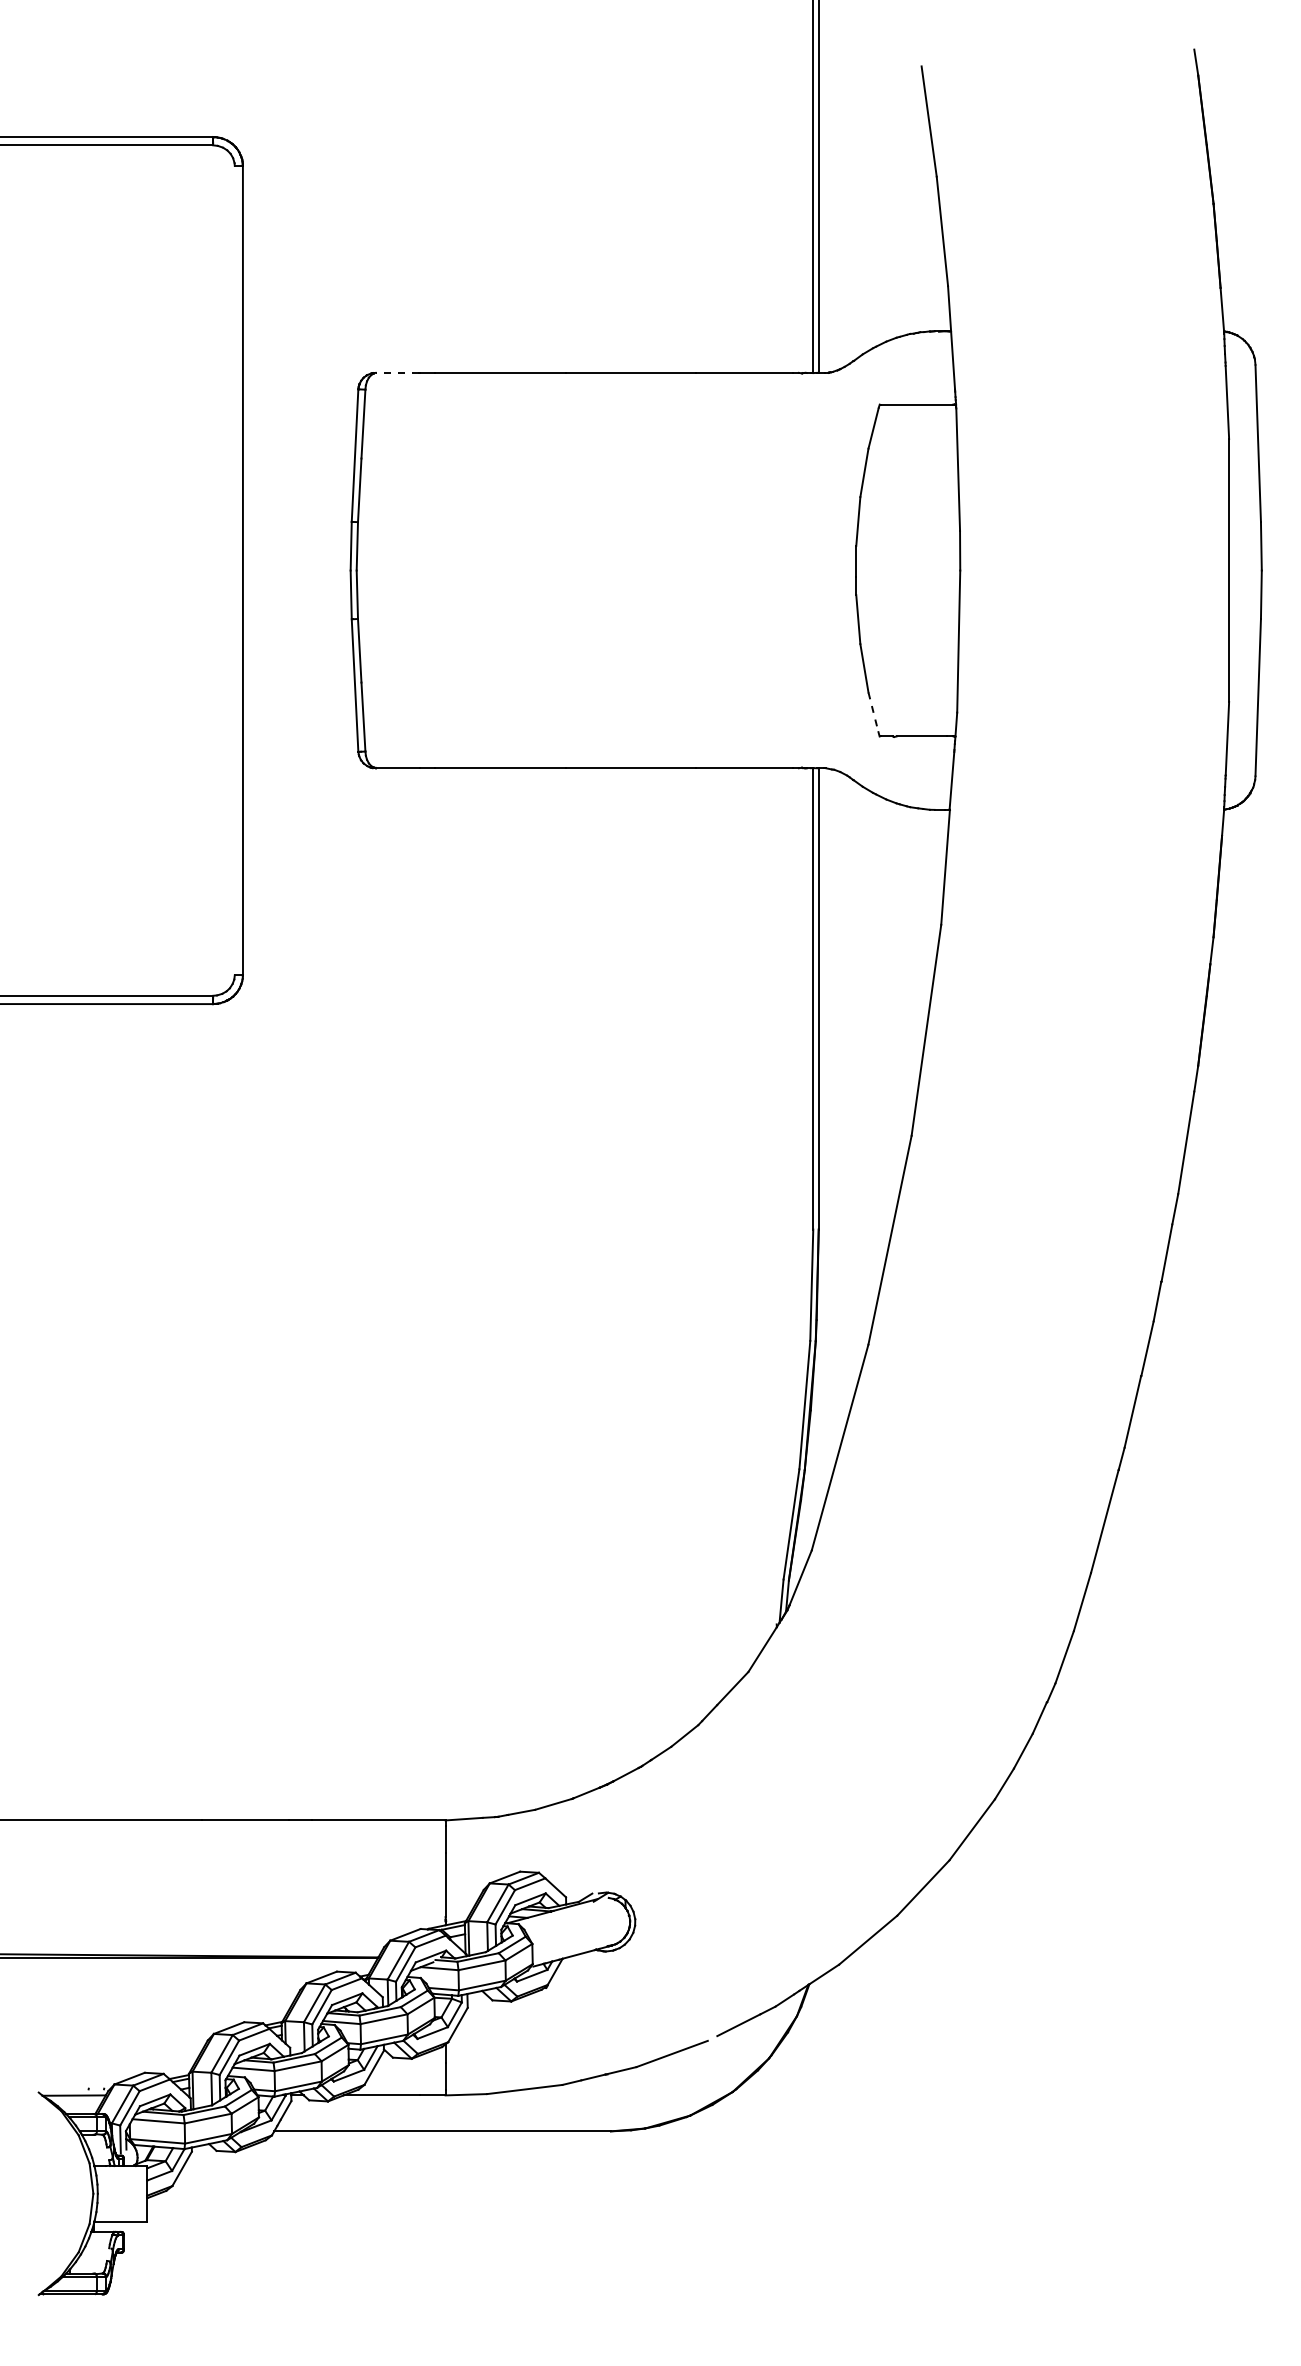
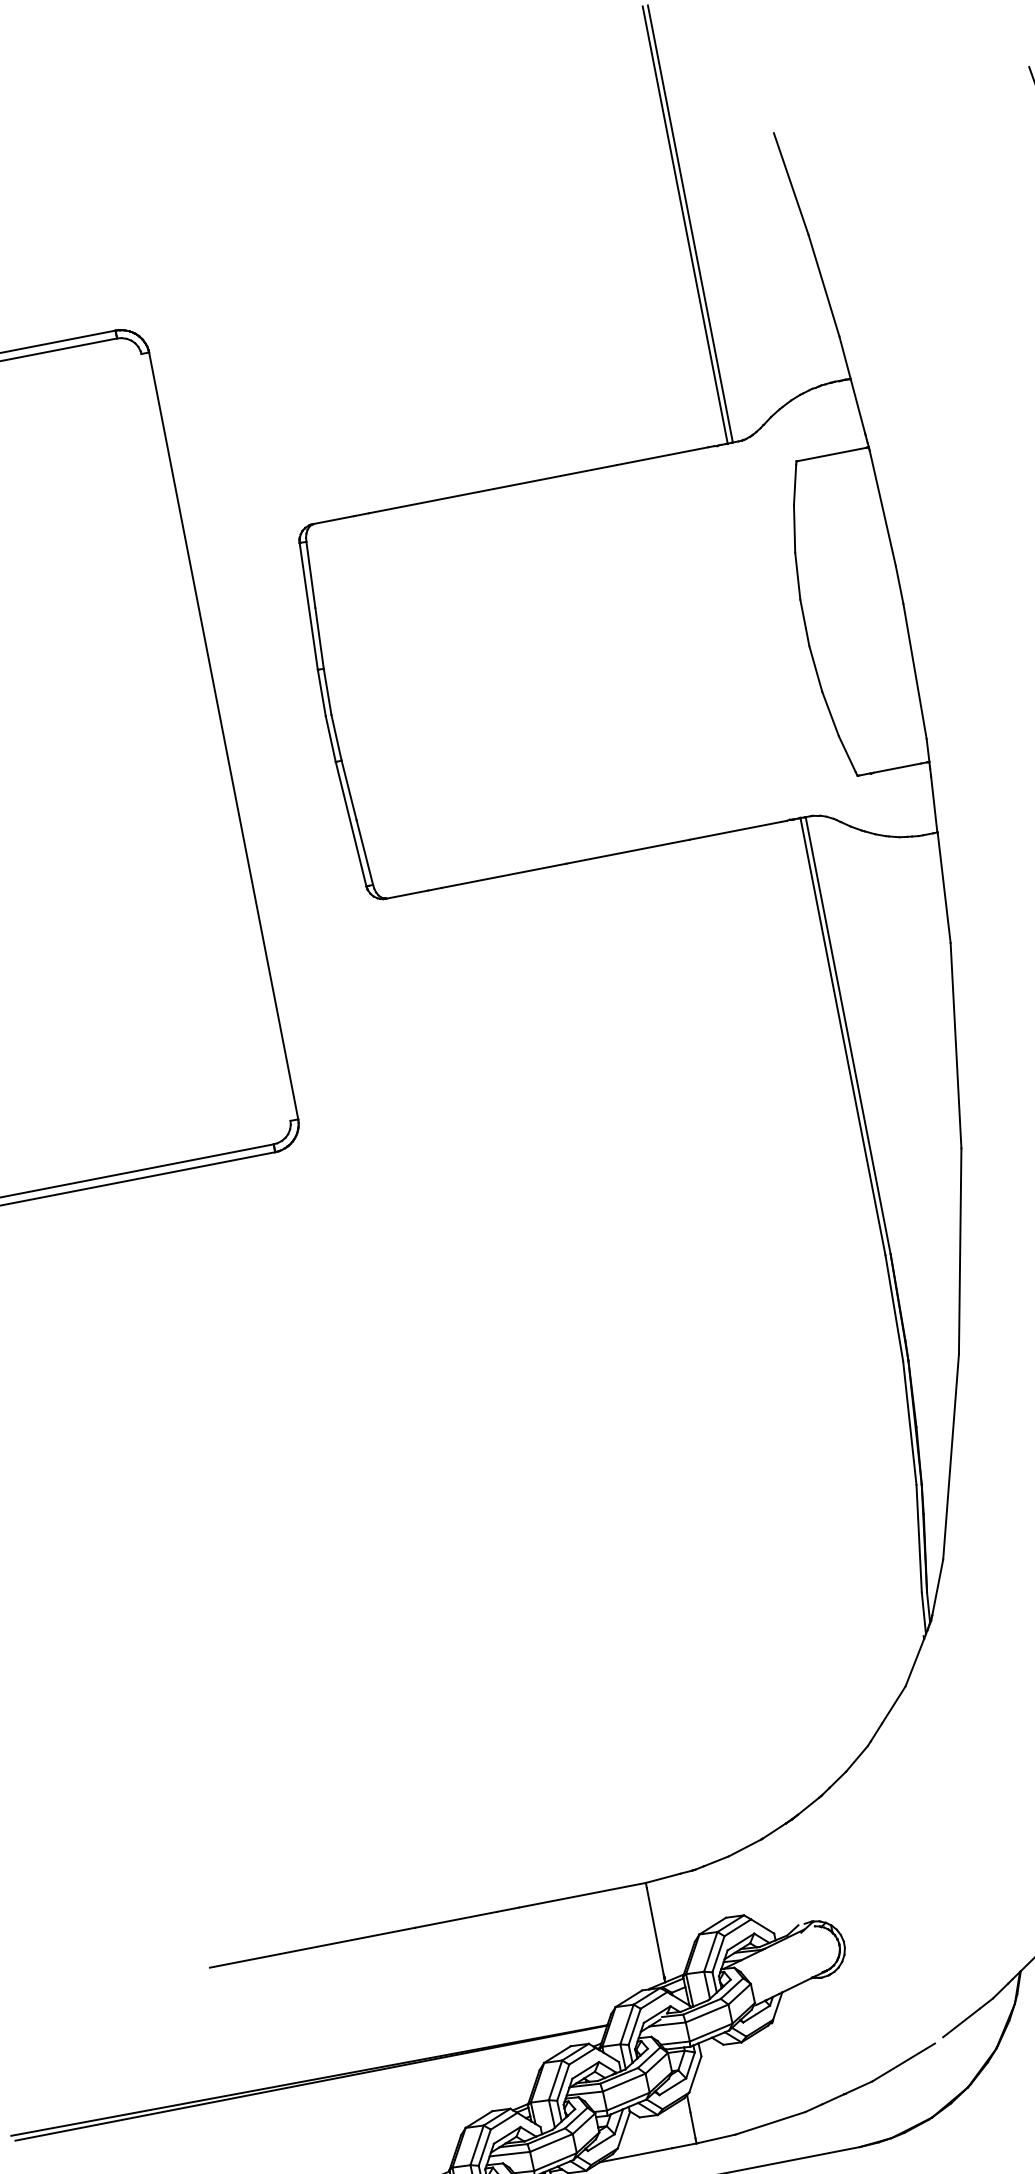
line: (397, 372) -> (333, 519), dashed -> solid
line: (873, 712) -> (847, 754), dashed -> solid

